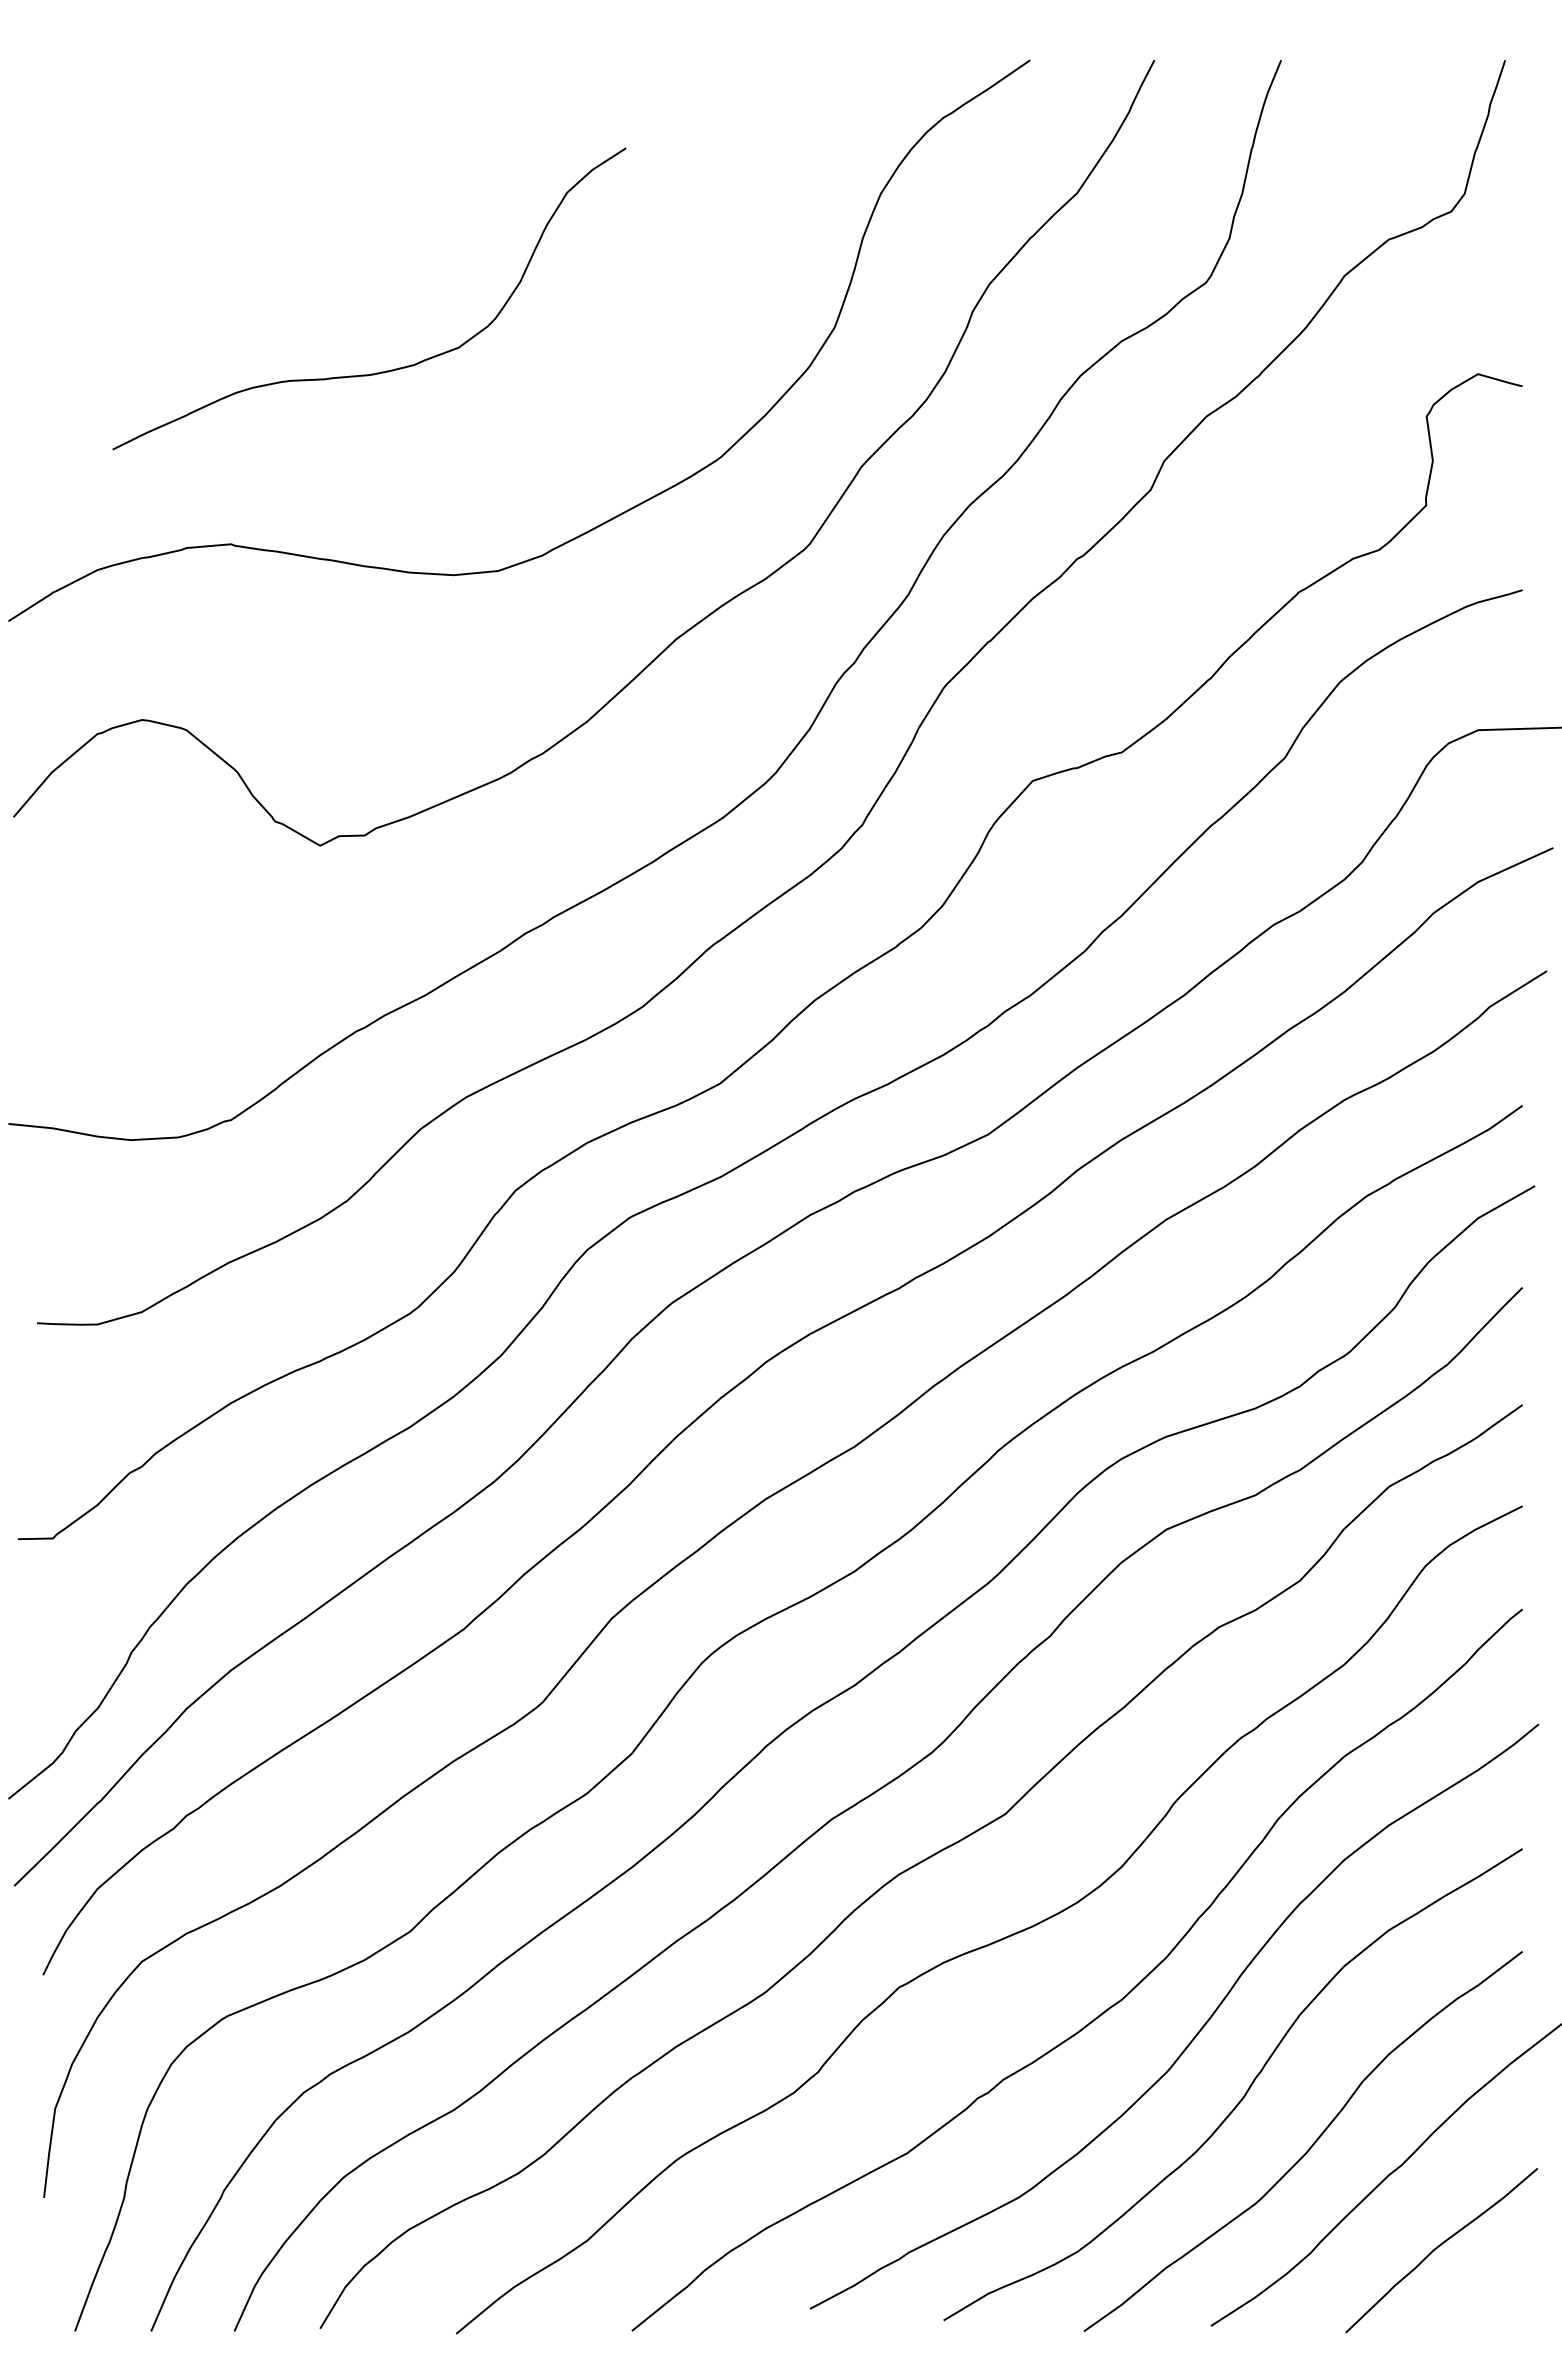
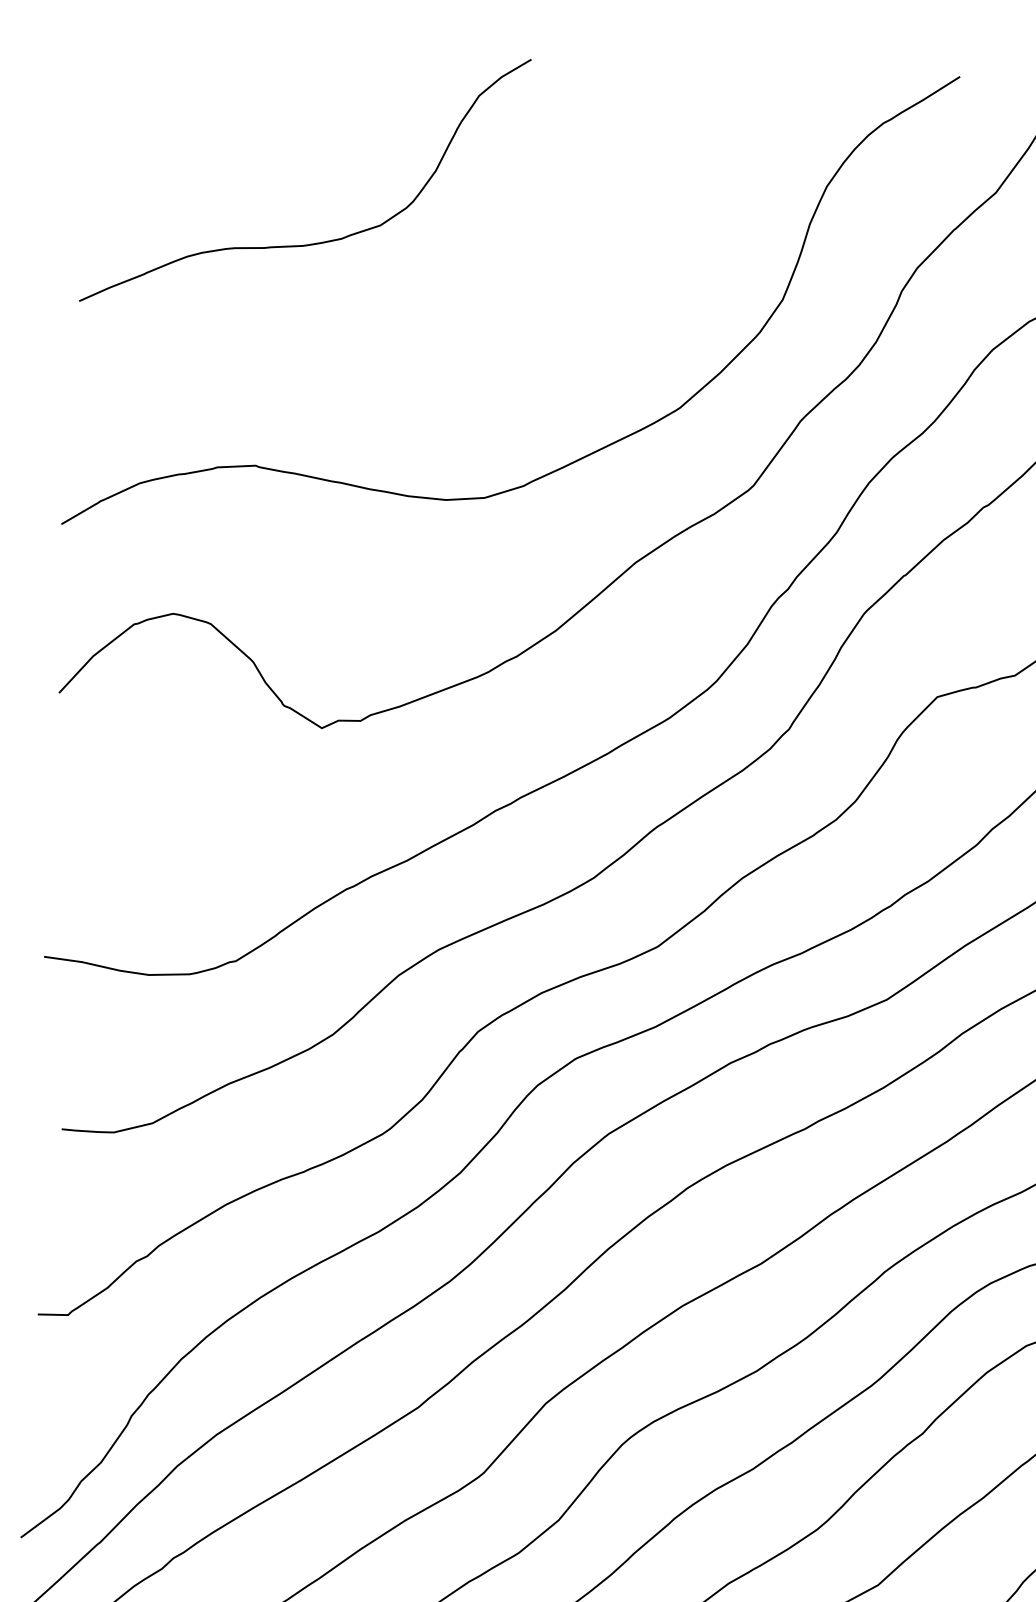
curve: (386, 370) -> (317, 242), moved

